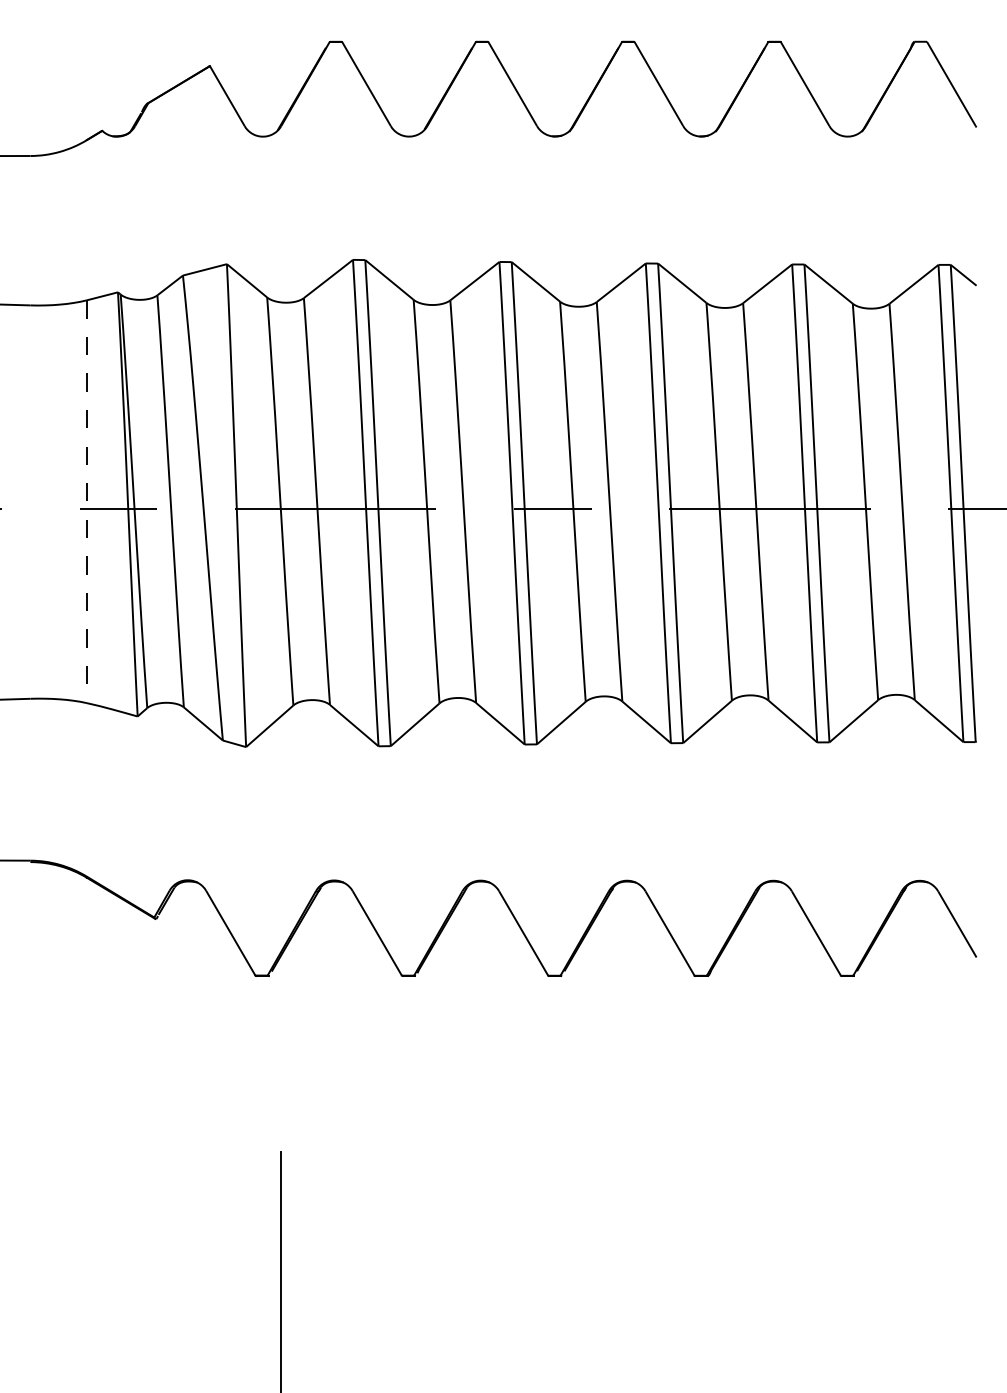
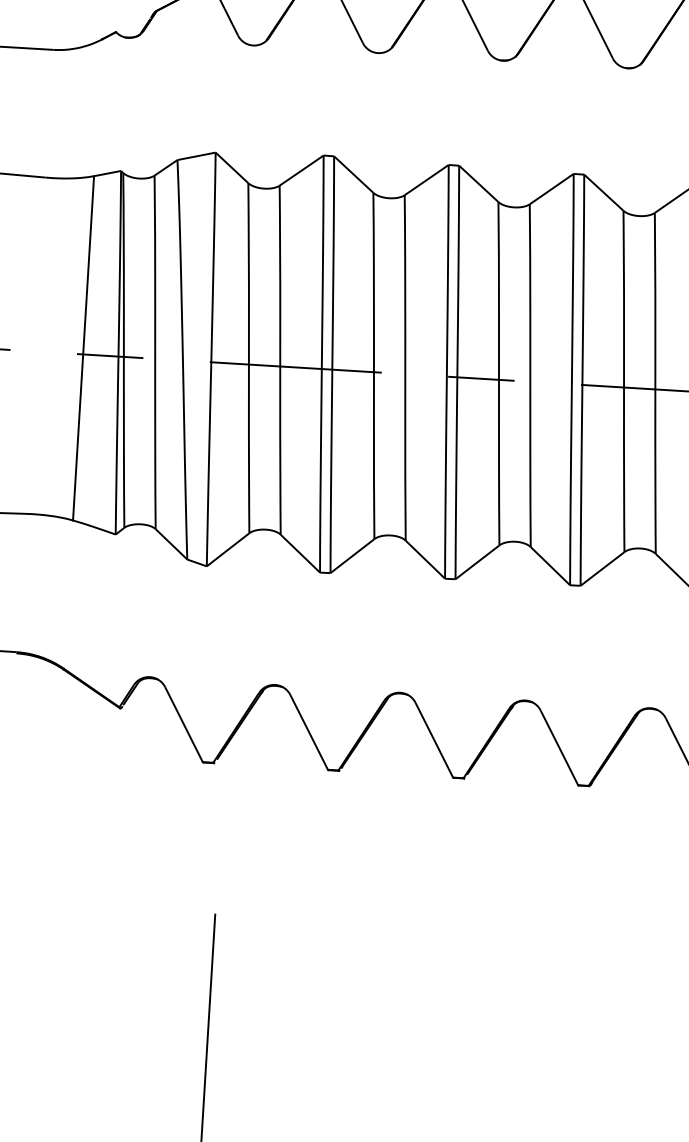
line: (86, 502) -> (83, 348), dashed -> solid

